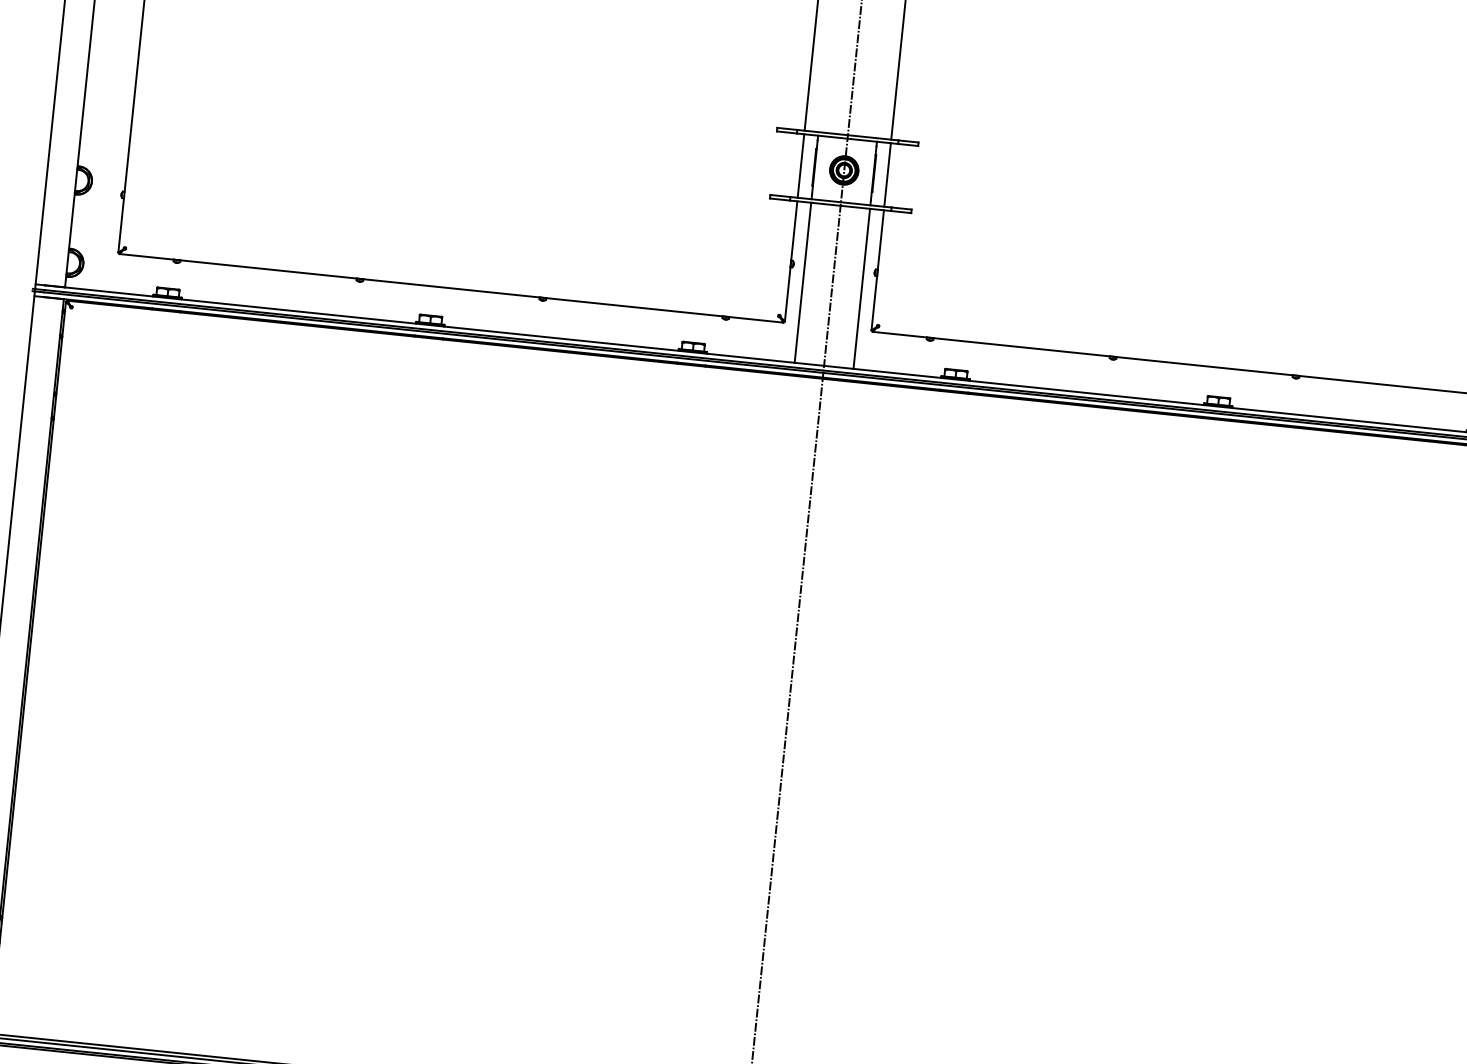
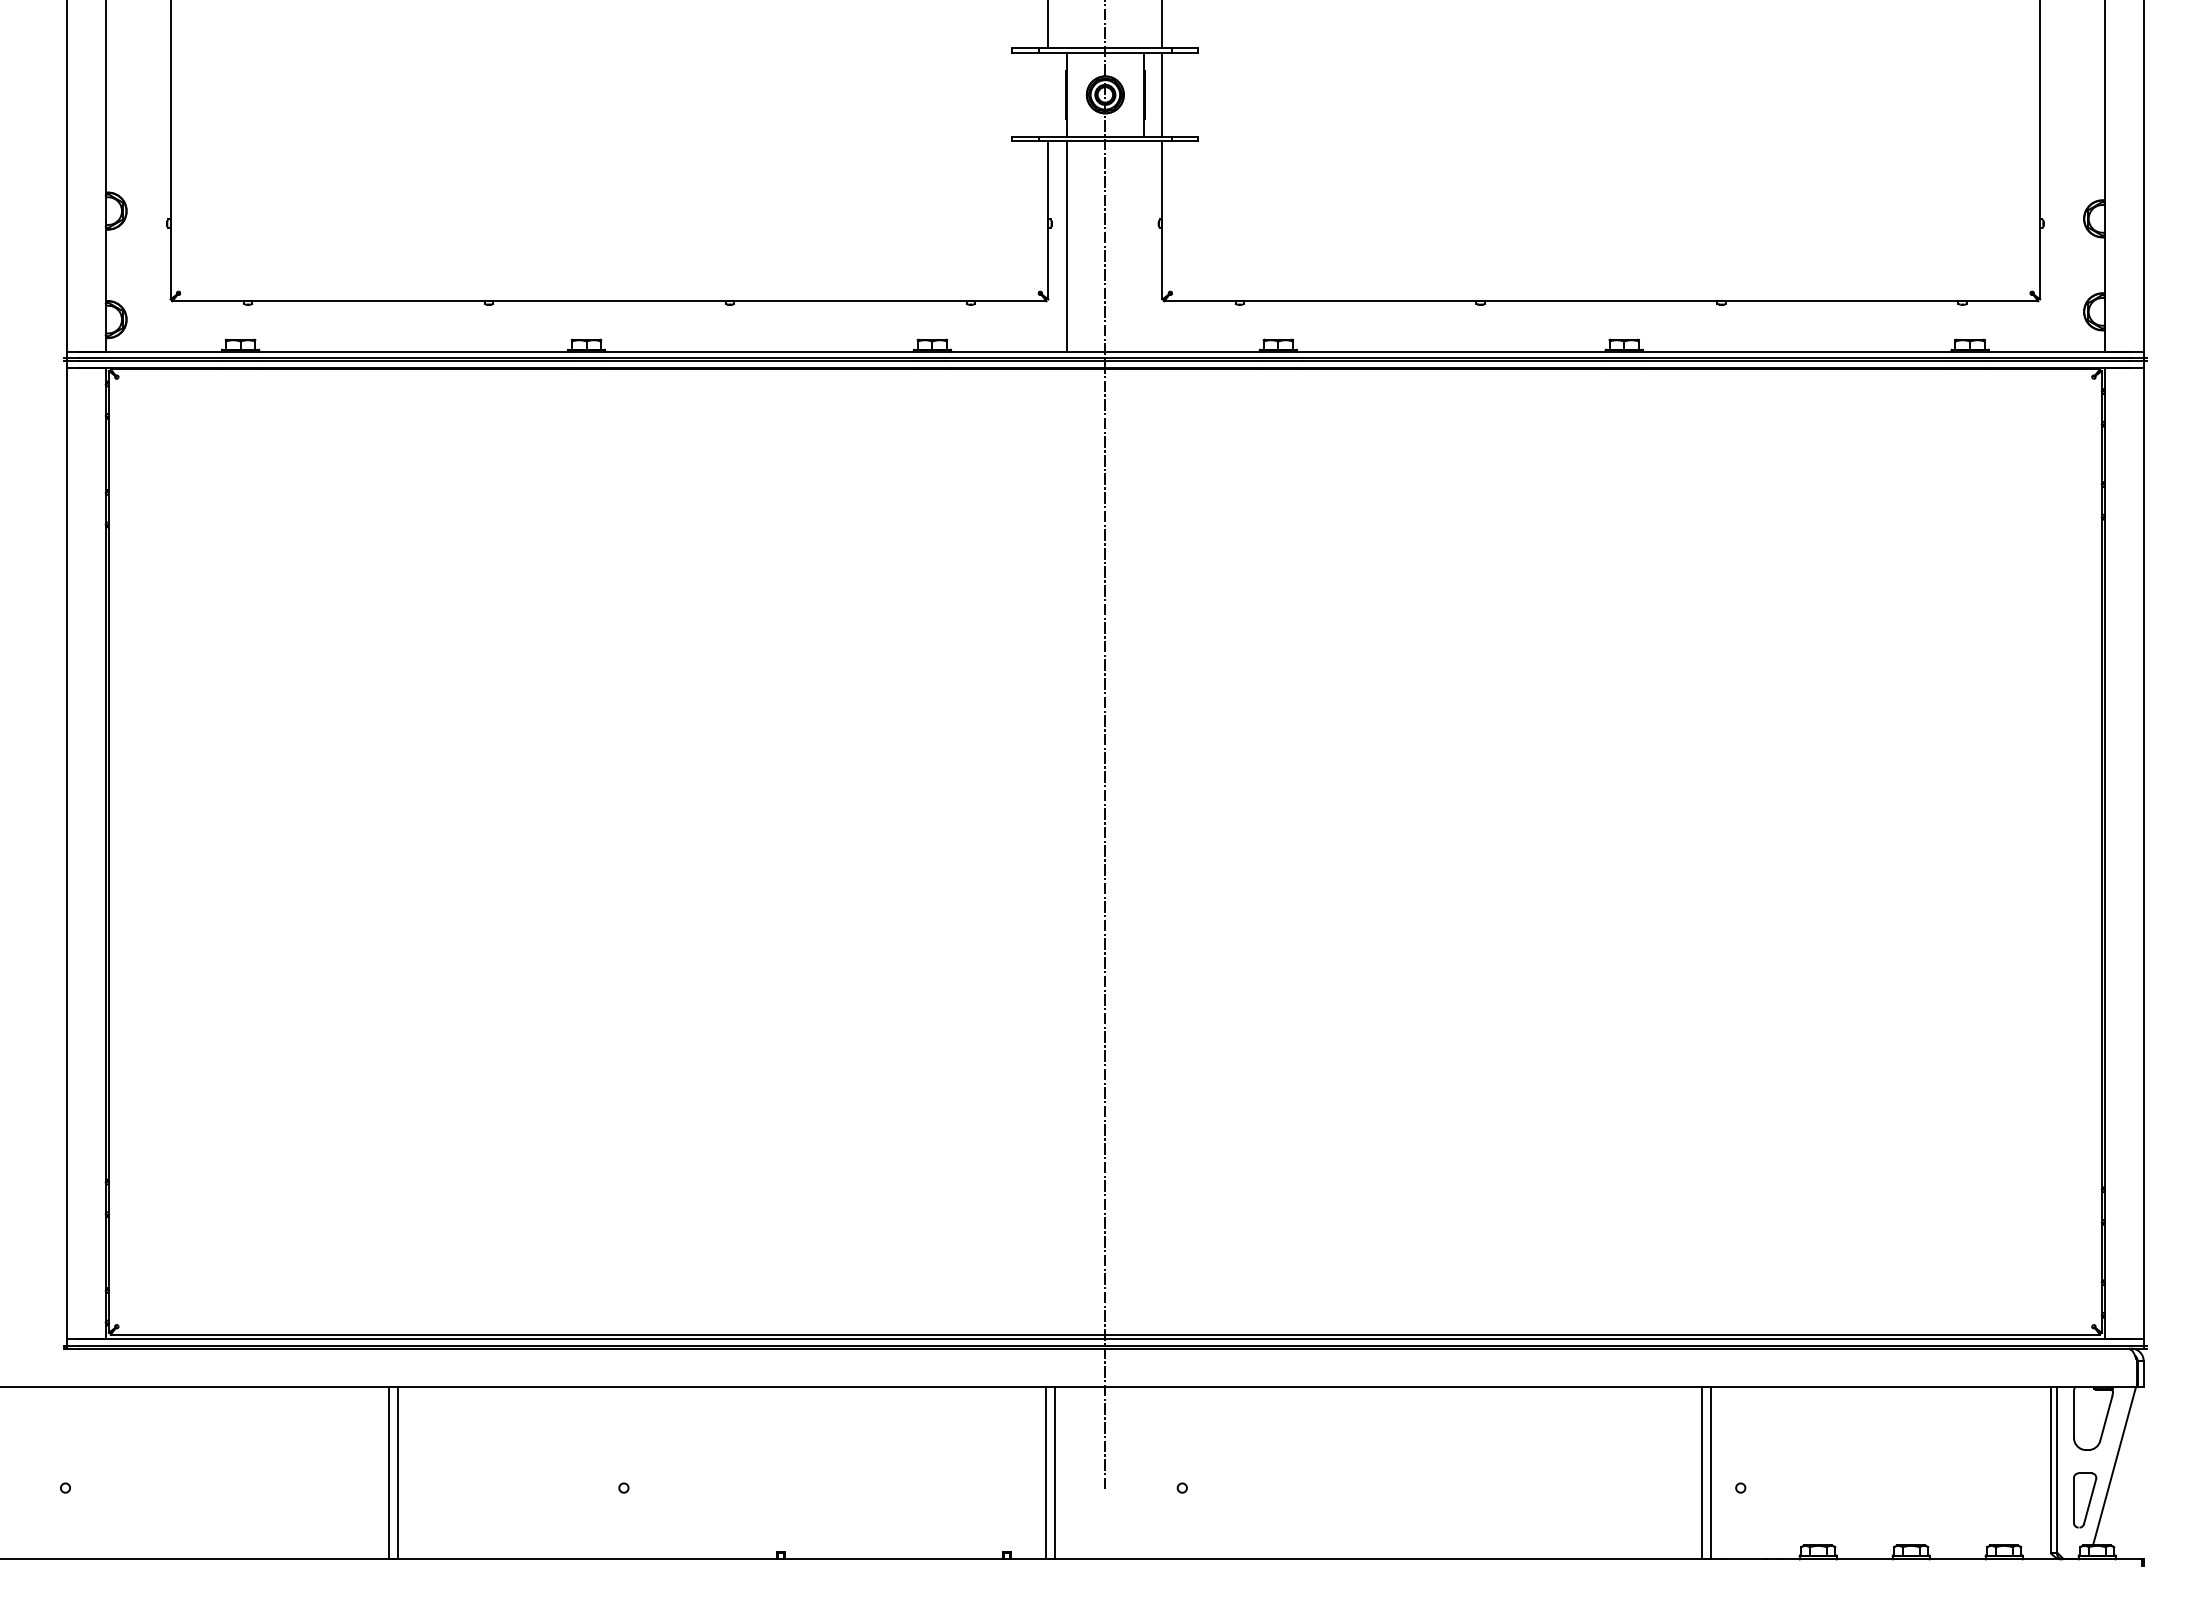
line: (801, 165) -> (1048, 94), removed
line: (862, 288) -> (1144, 246), removed

